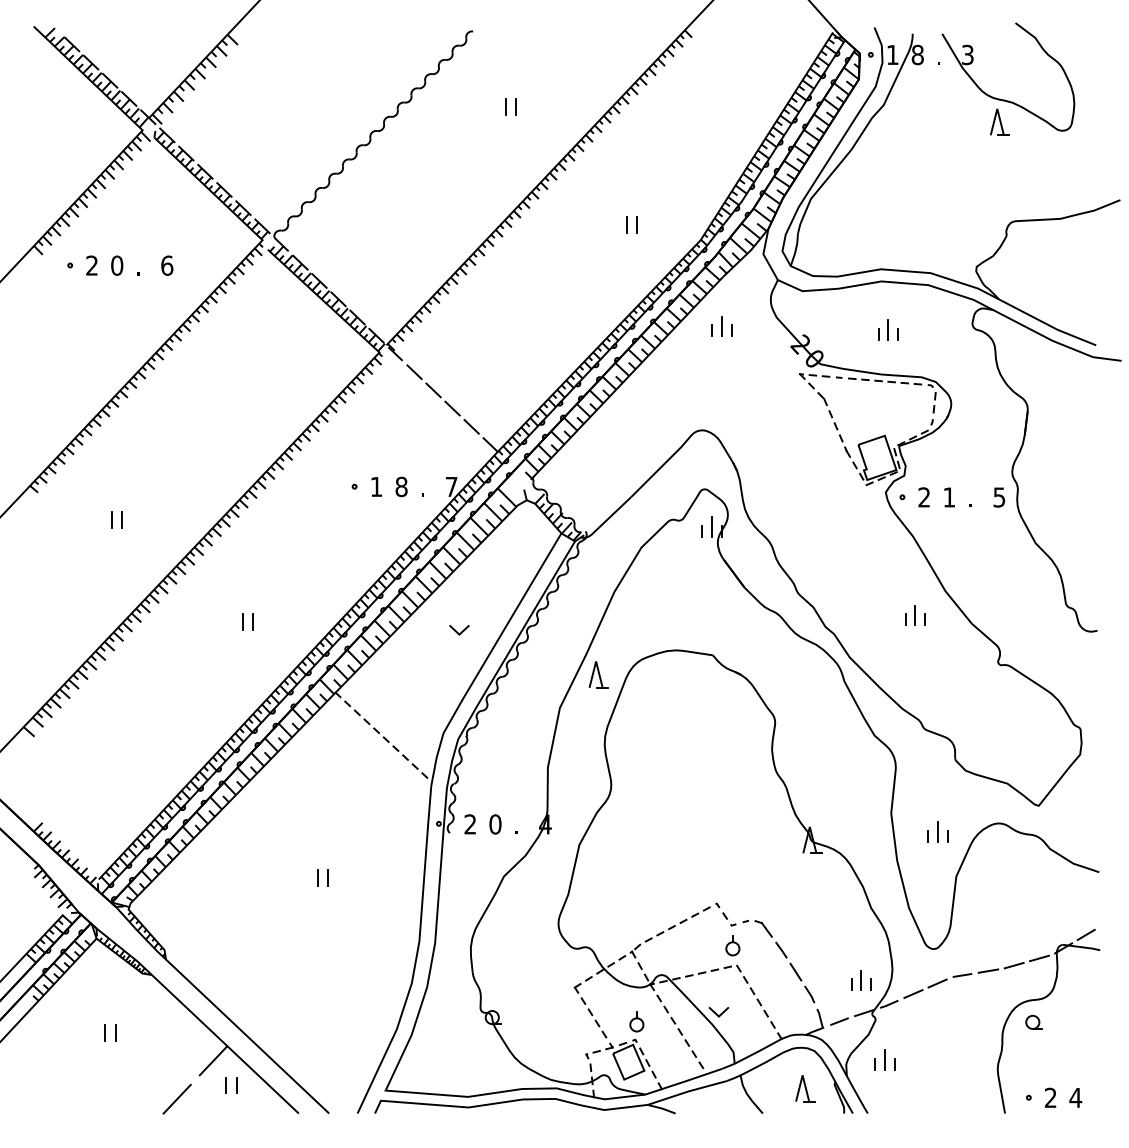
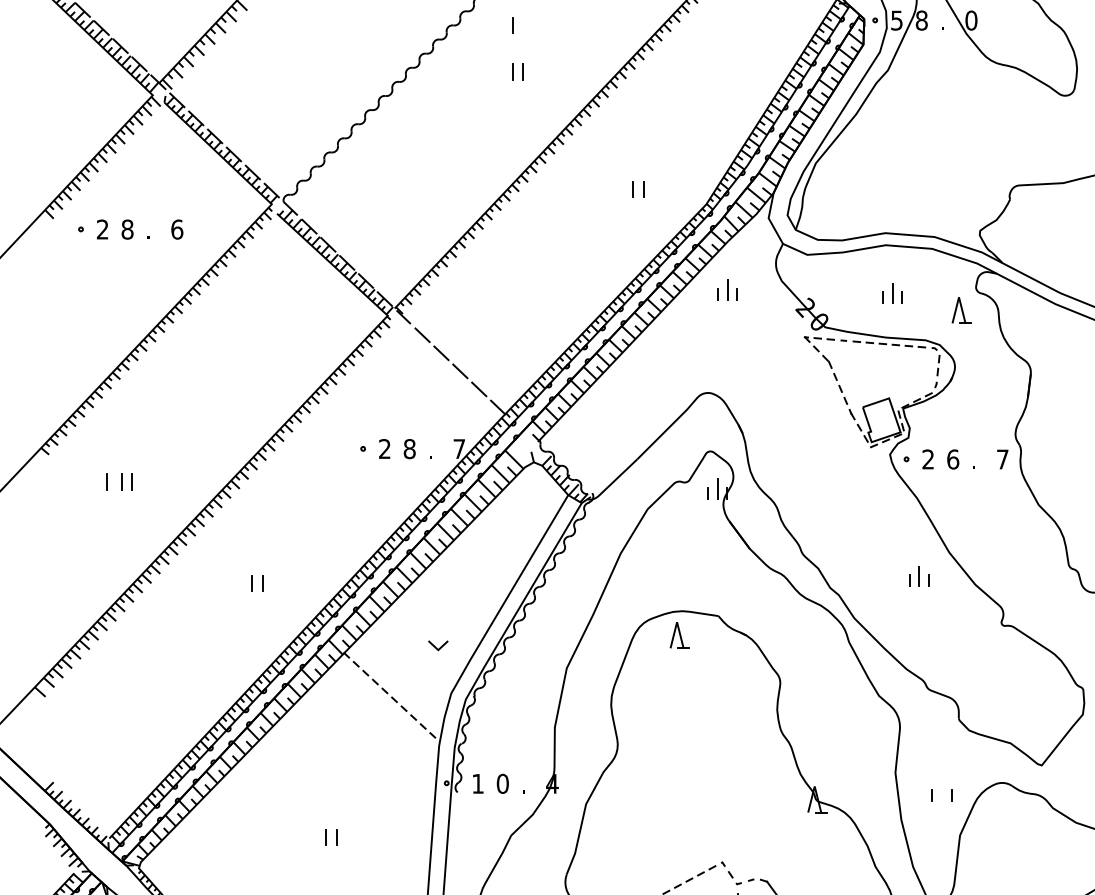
text: (967, 54) -> (971, 20), 3 -> 0
text: (892, 55) -> (896, 21), 1 -> 5
line: (505, 59) -> (512, 25), added
part: (999, 121) -> (961, 309), moved
text: (117, 265) -> (127, 229), 0 -> 8
text: (376, 486) -> (384, 448), 1 -> 2
text: (949, 497) -> (953, 459), 1 -> 6
text: (999, 497) -> (1002, 459), 5 -> 7
line: (95, 519) -> (106, 481), added
line: (457, 631) -> (436, 647), moved
part: (598, 674) -> (679, 635), moved
text: (469, 824) -> (477, 783), 2 -> 1
line: (937, 831) -> (941, 790), removed

